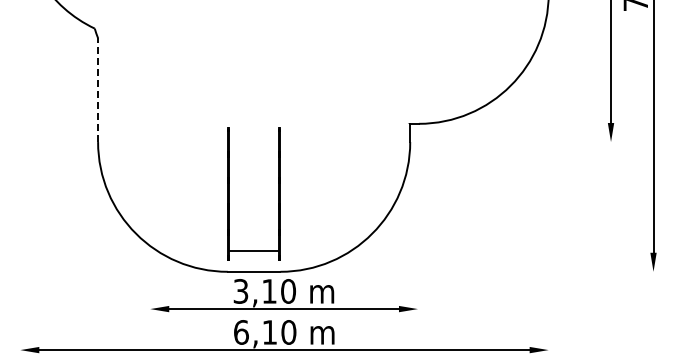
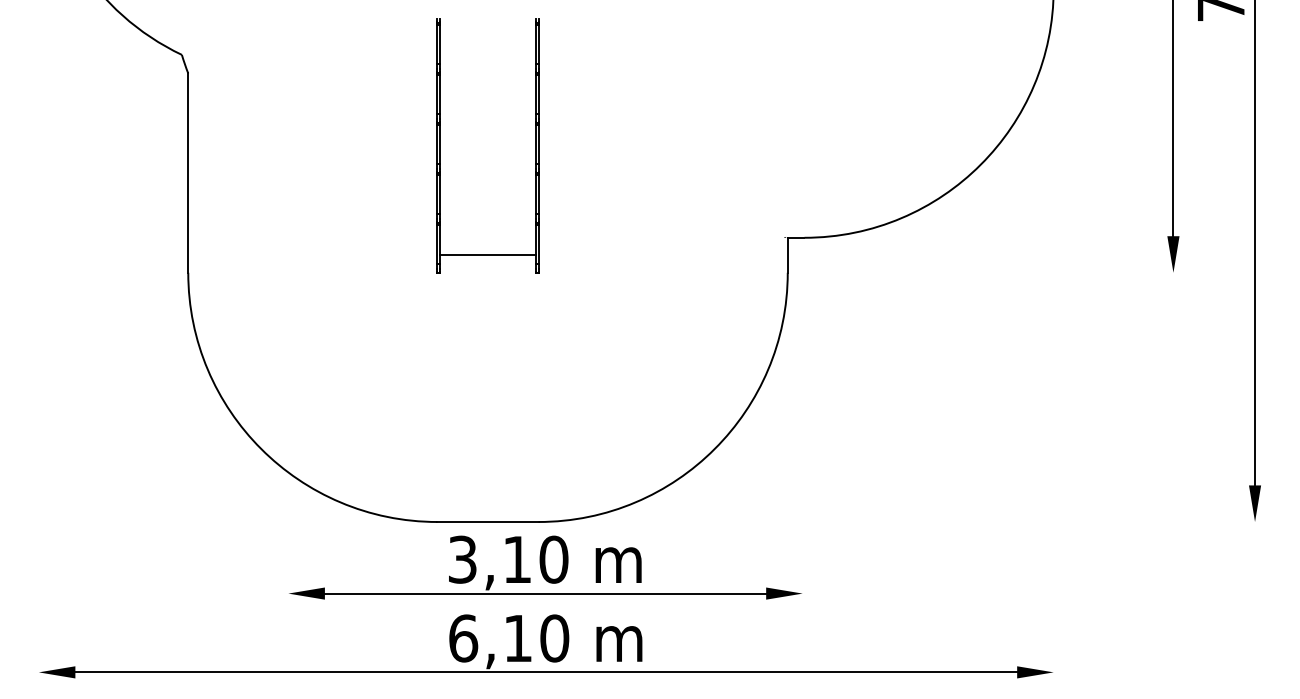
line: (98, 90) -> (189, 173), dashed -> solid
part: (229, 193) -> (440, 144), moved

